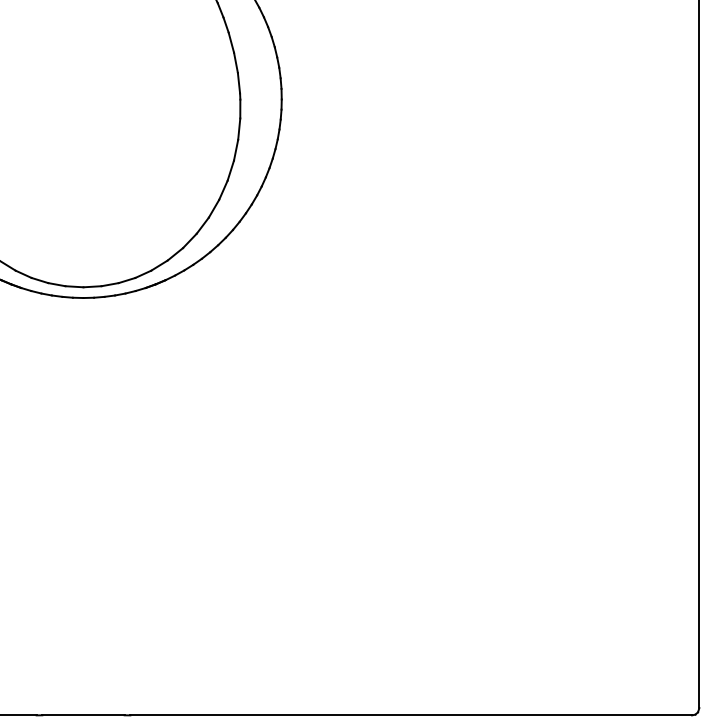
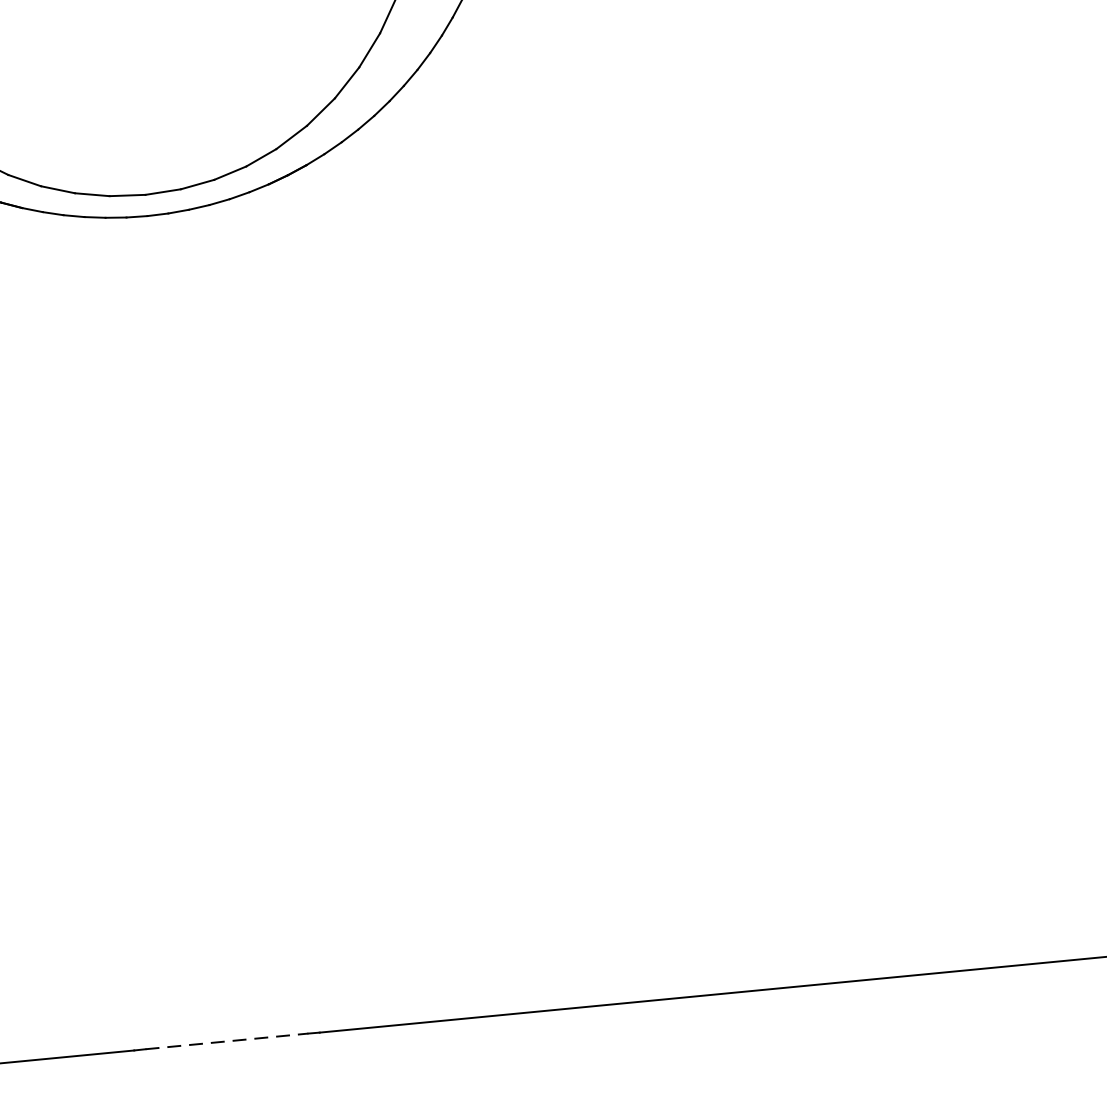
line: (83, 715) -> (227, 1041), solid -> dashed

